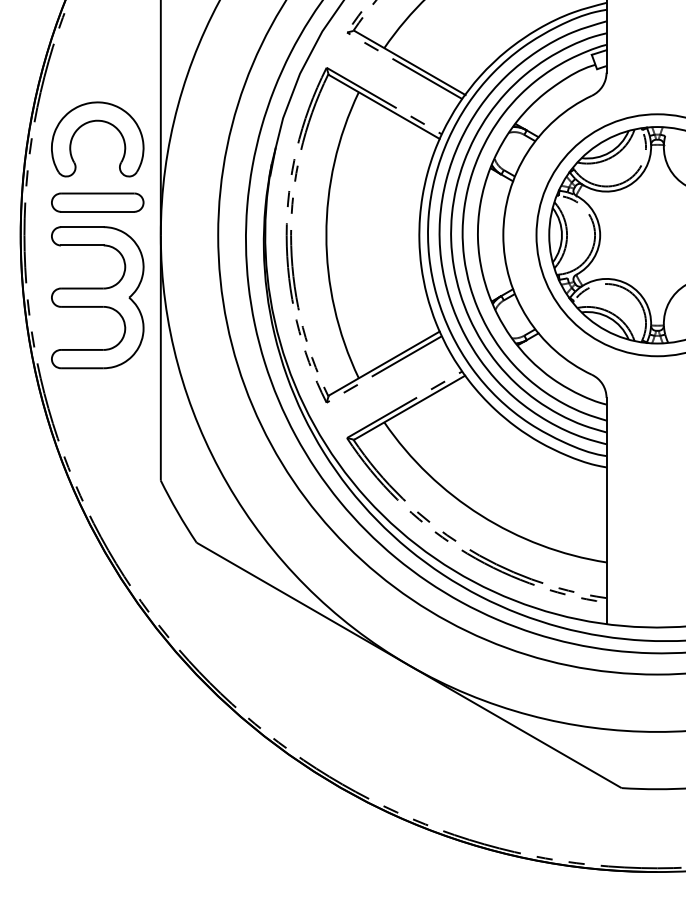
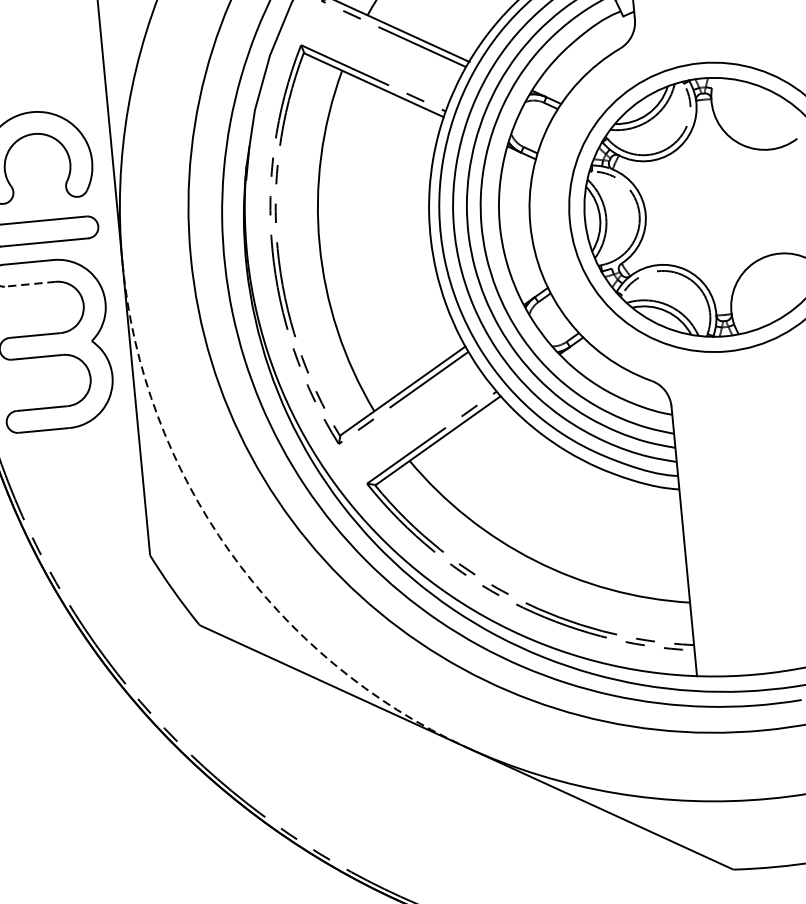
line: (81, 245) -> (29, 284), solid -> dashed
arc: (227, 483) -> (229, 551), solid -> dashed

